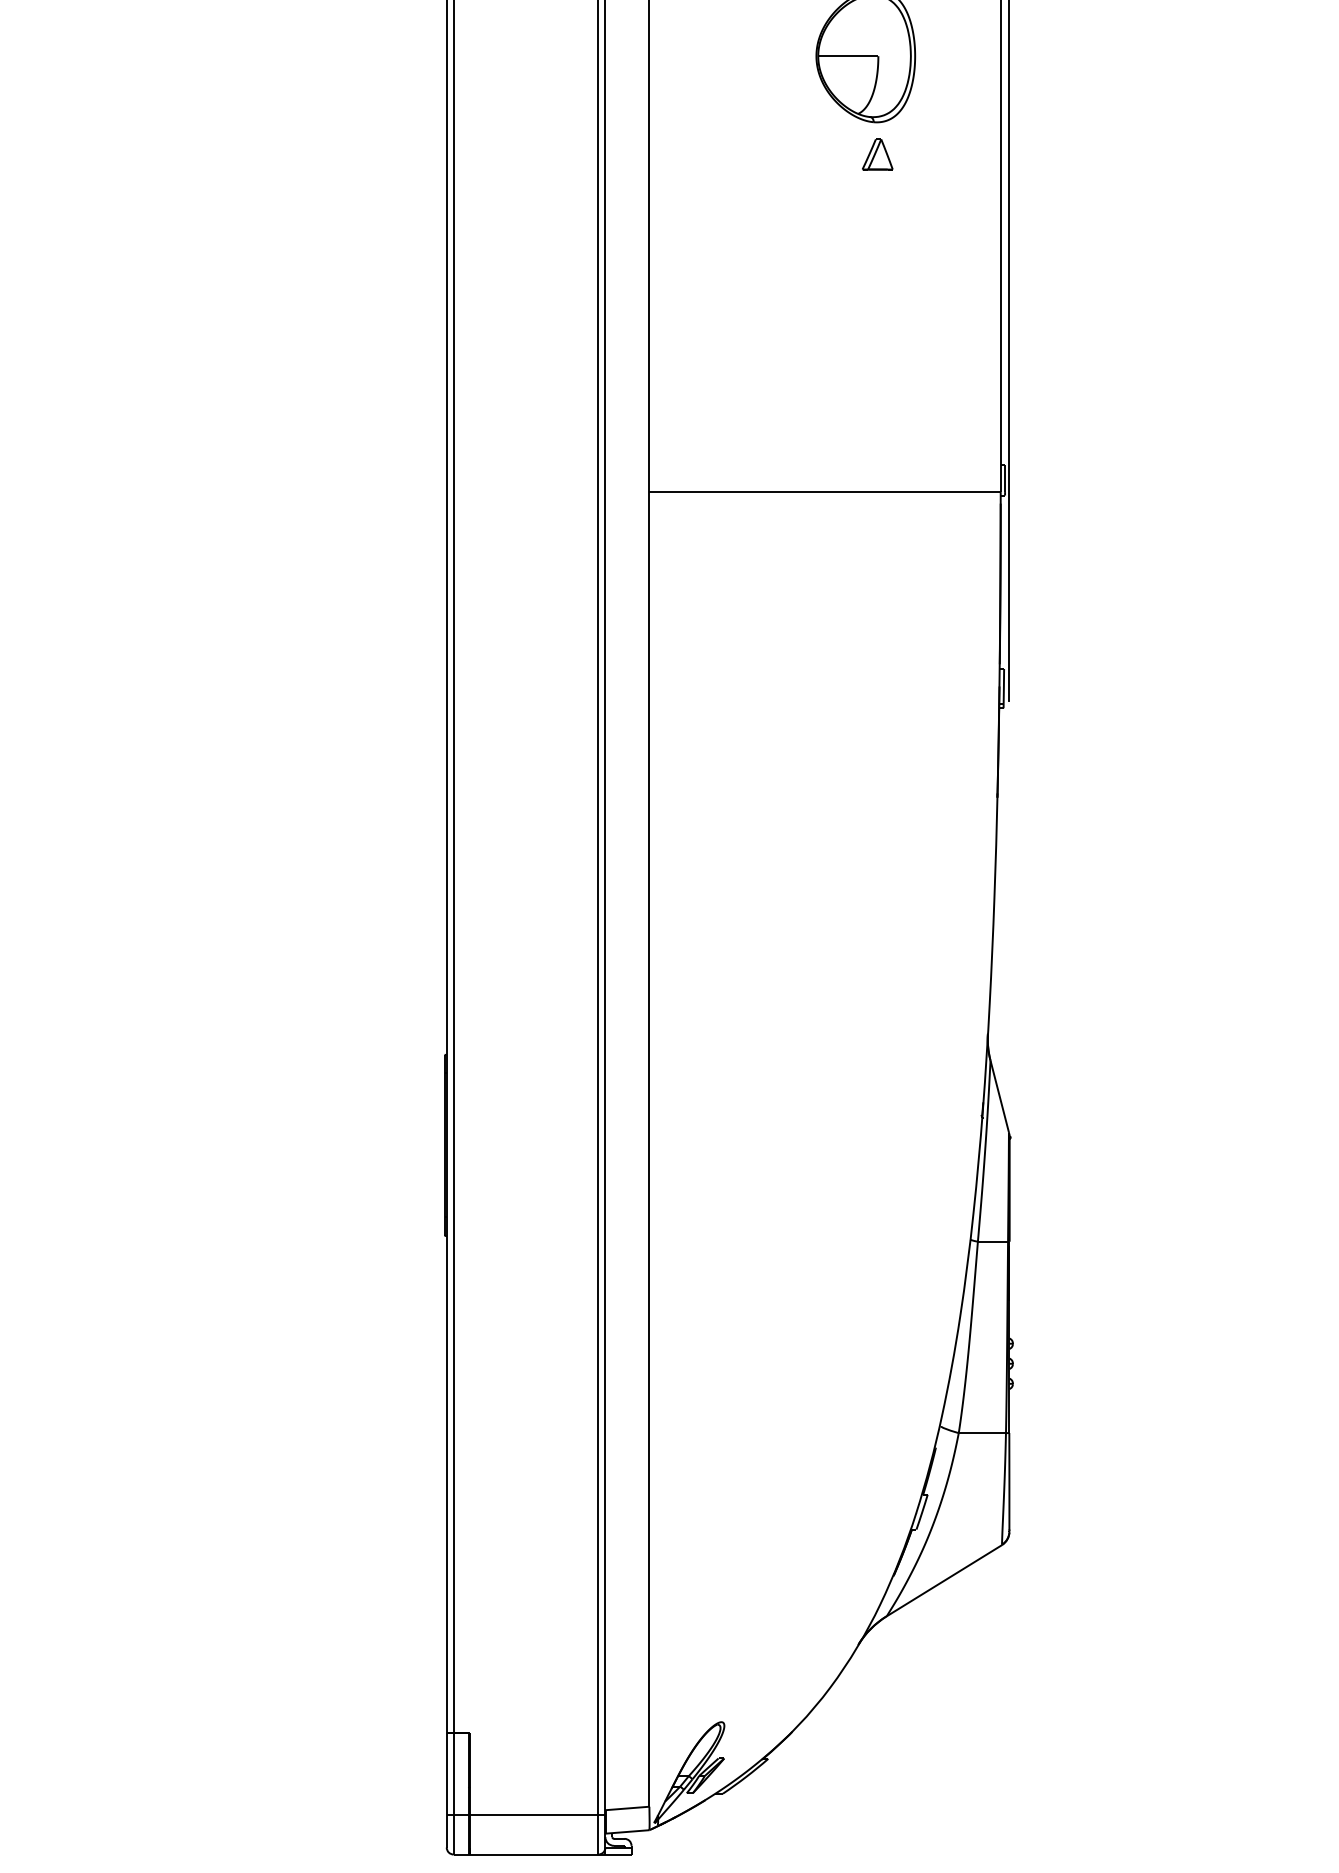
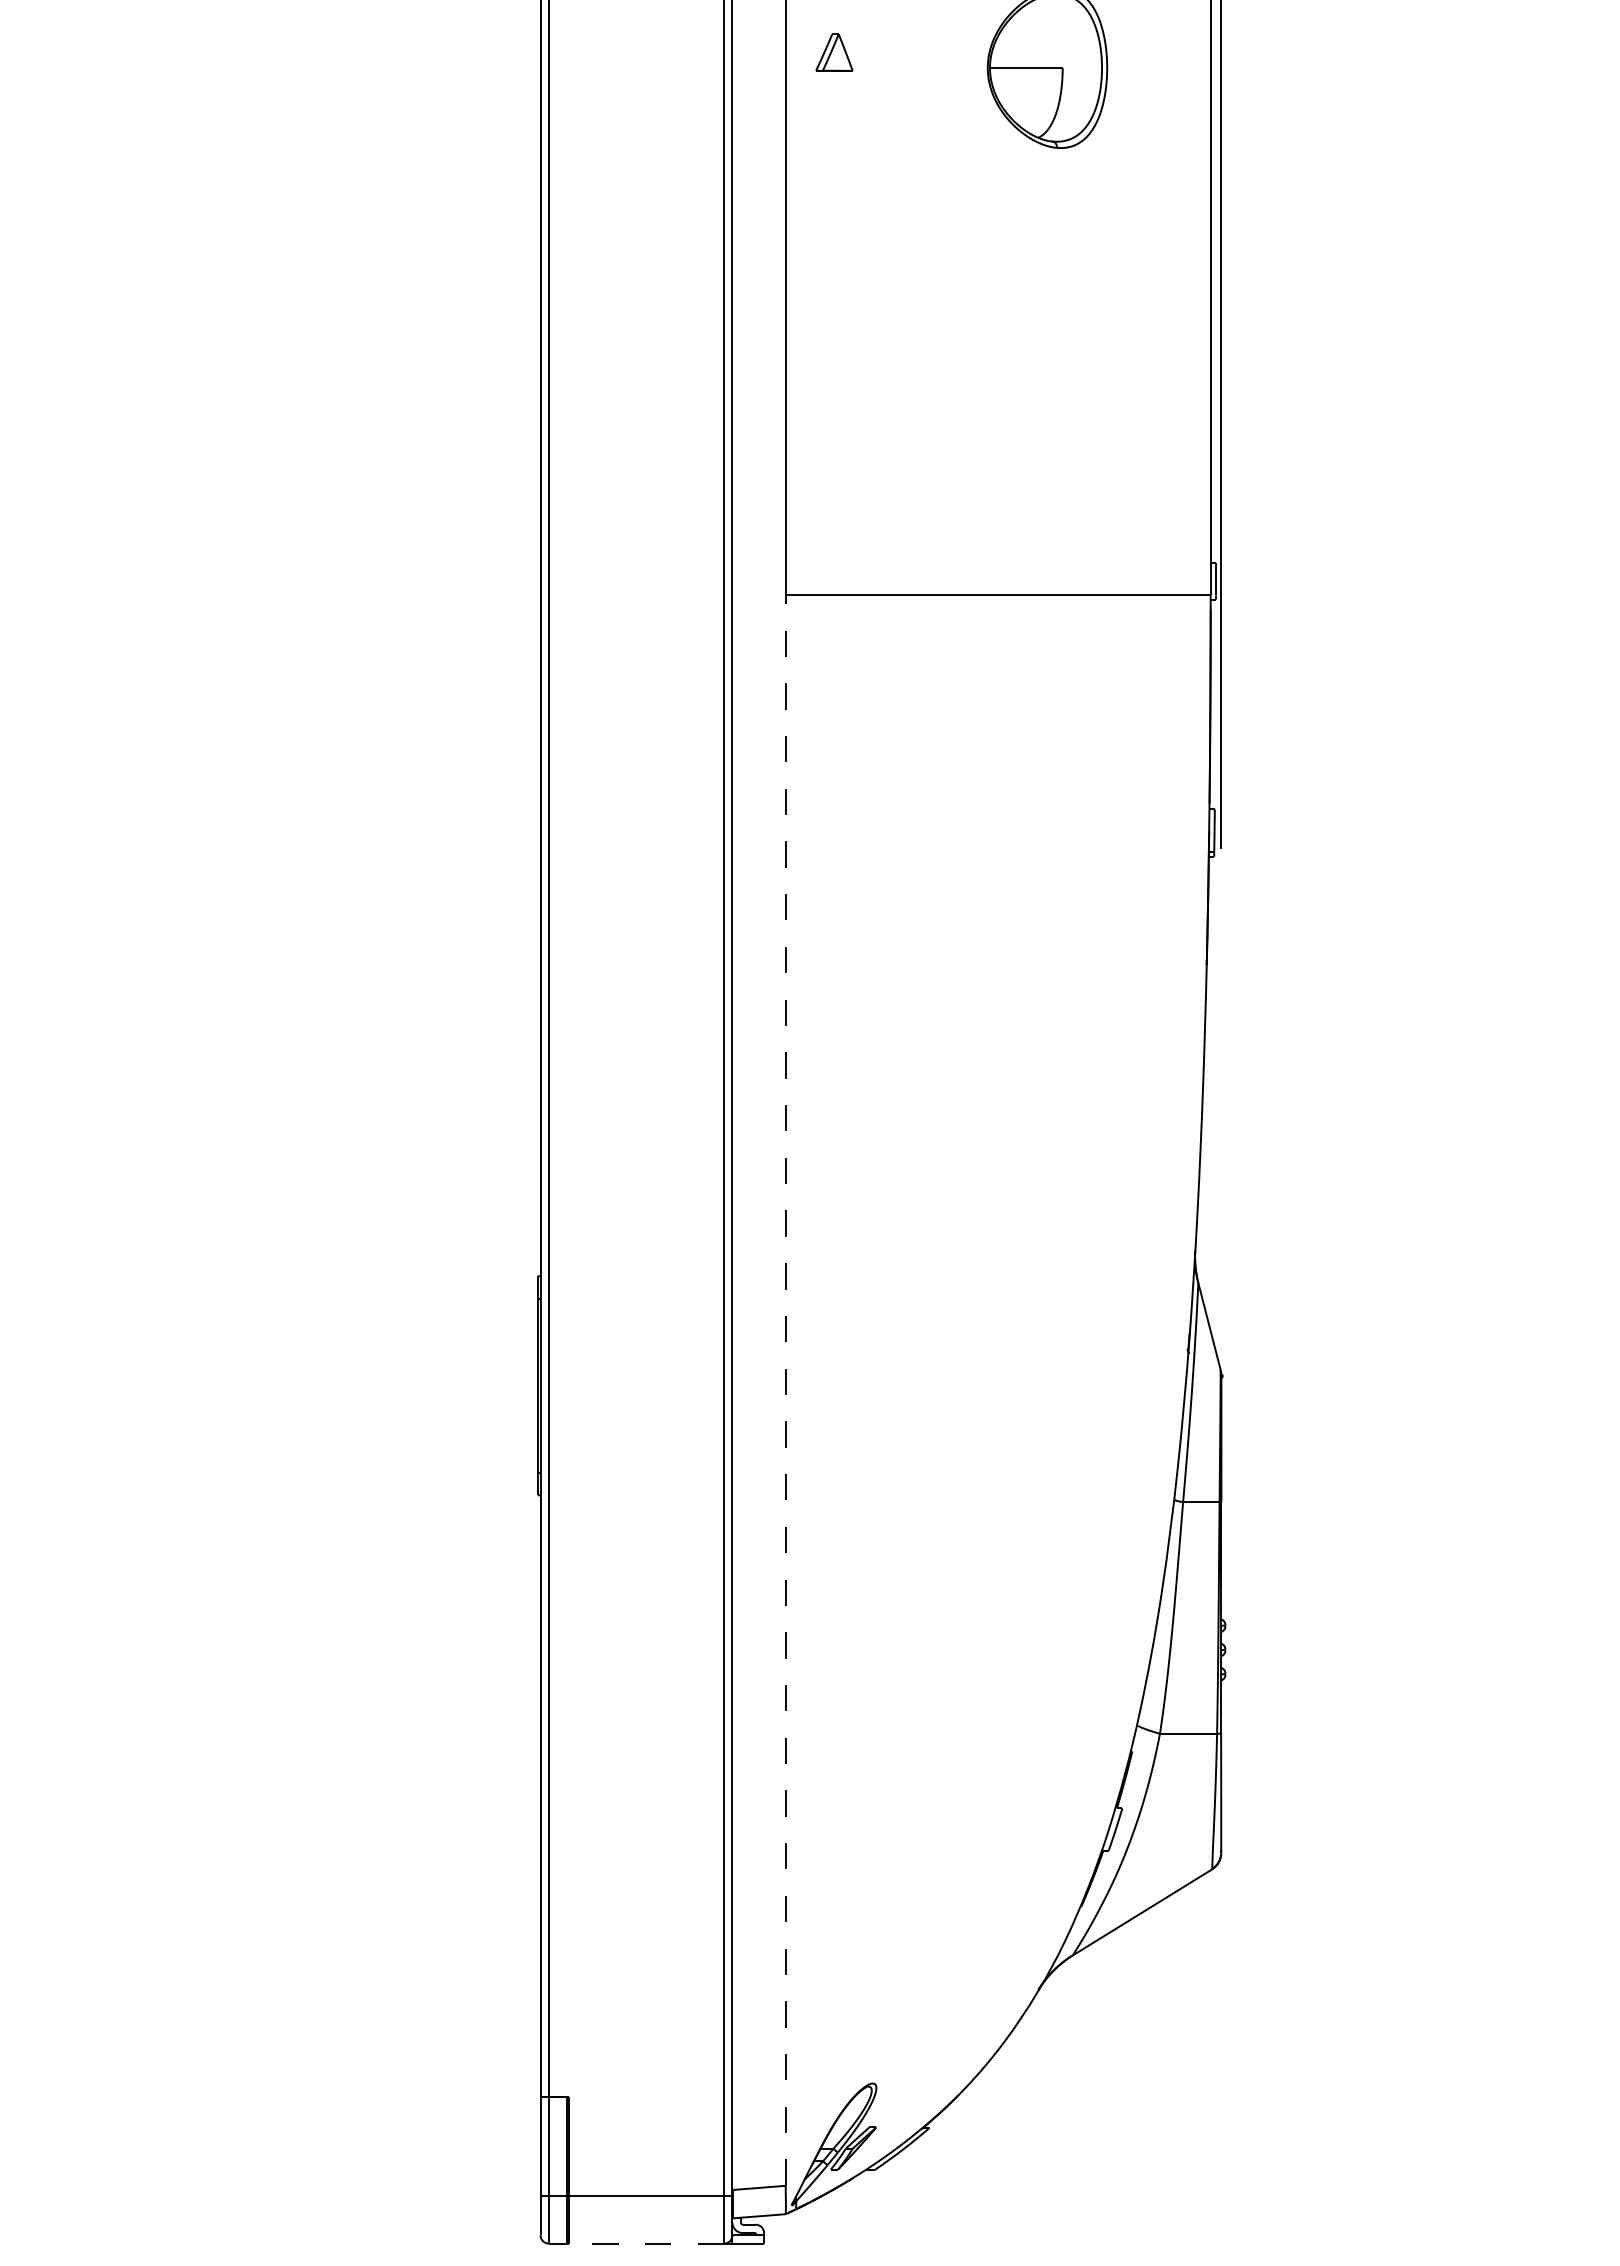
part: (877, 154) -> (834, 52), moved
line: (649, 1148) -> (785, 1389), solid -> dashed
line: (533, 1854) -> (645, 2243), solid -> dashed

